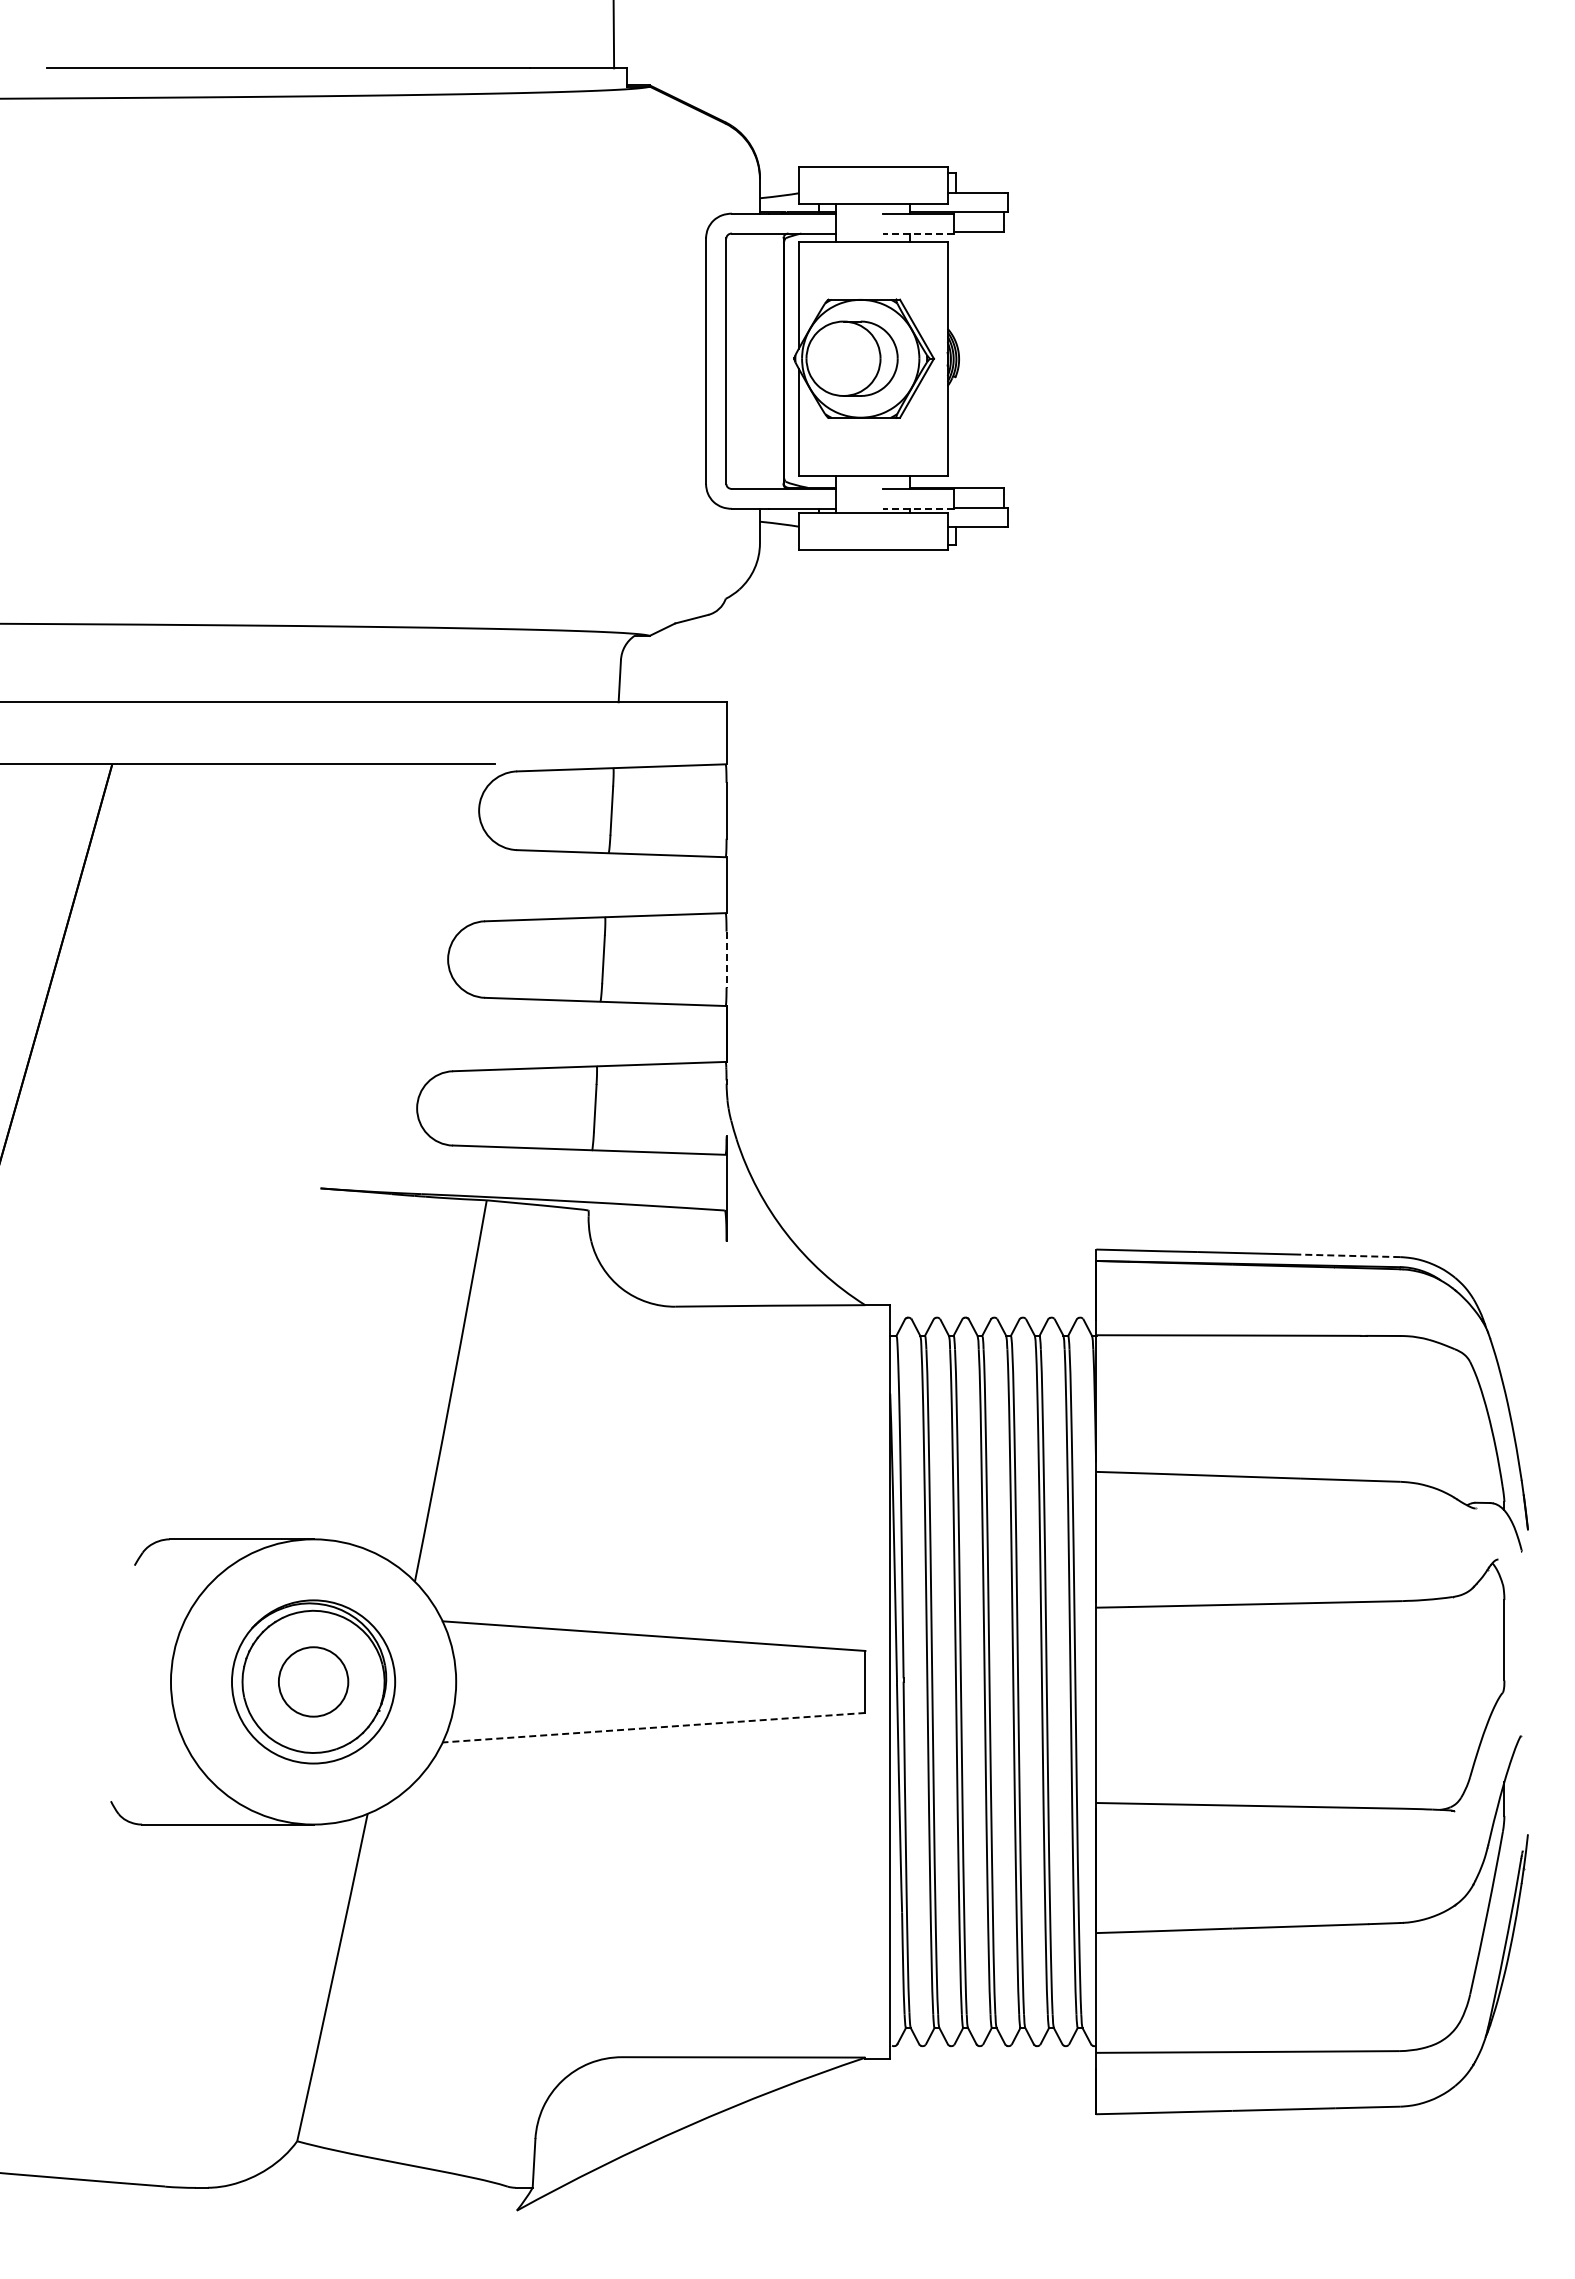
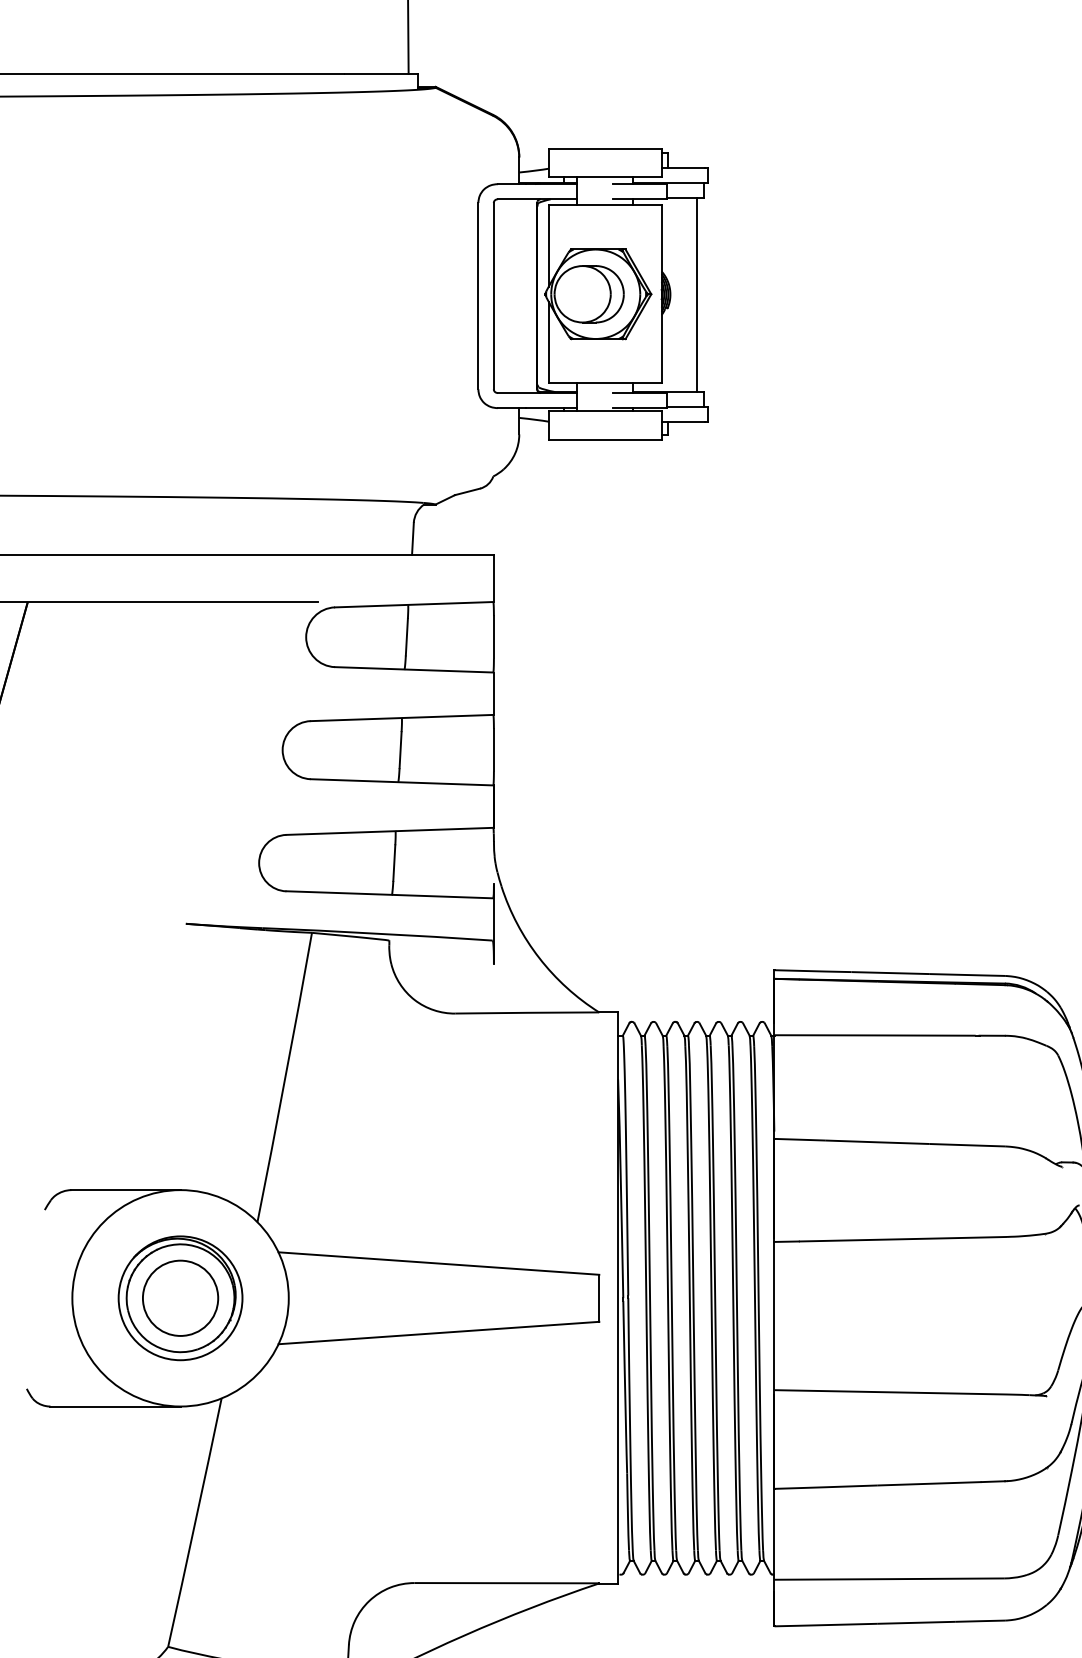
line: (918, 233) -> (639, 199), dashed -> solid
line: (993, 359) -> (696, 294), added
line: (918, 508) -> (639, 407), dashed -> solid
line: (726, 959) -> (493, 750), dashed -> solid
line: (1351, 1255) -> (968, 974), dashed -> solid
circle: (313, 1681) -> (180, 1297), size x1.43
line: (654, 1727) -> (439, 1332), dashed -> solid

